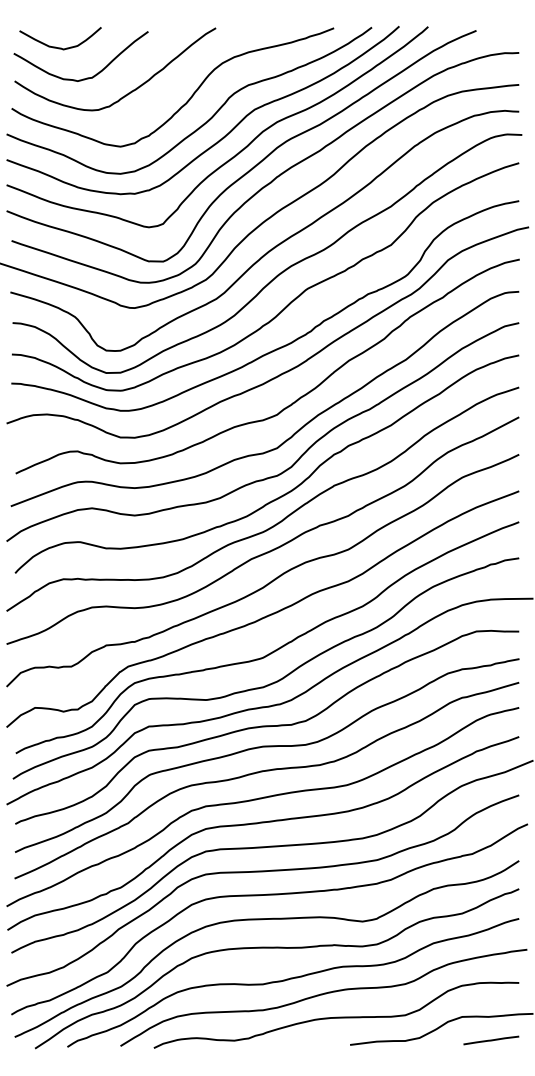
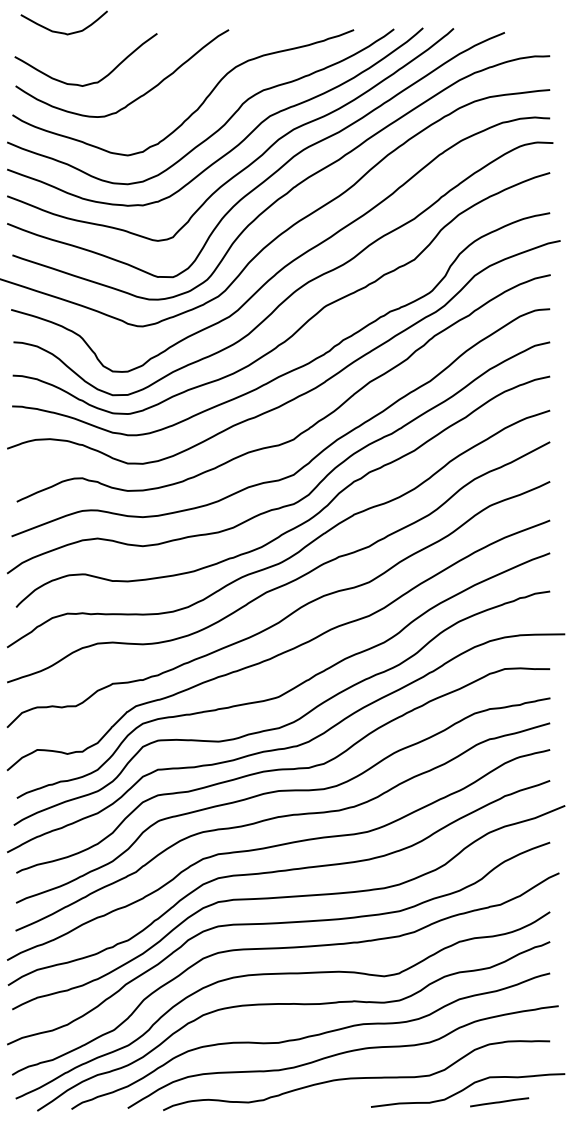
curve: (56, 46) -> (59, 31), moved
line: (491, 1040) -> (499, 1102), moved

